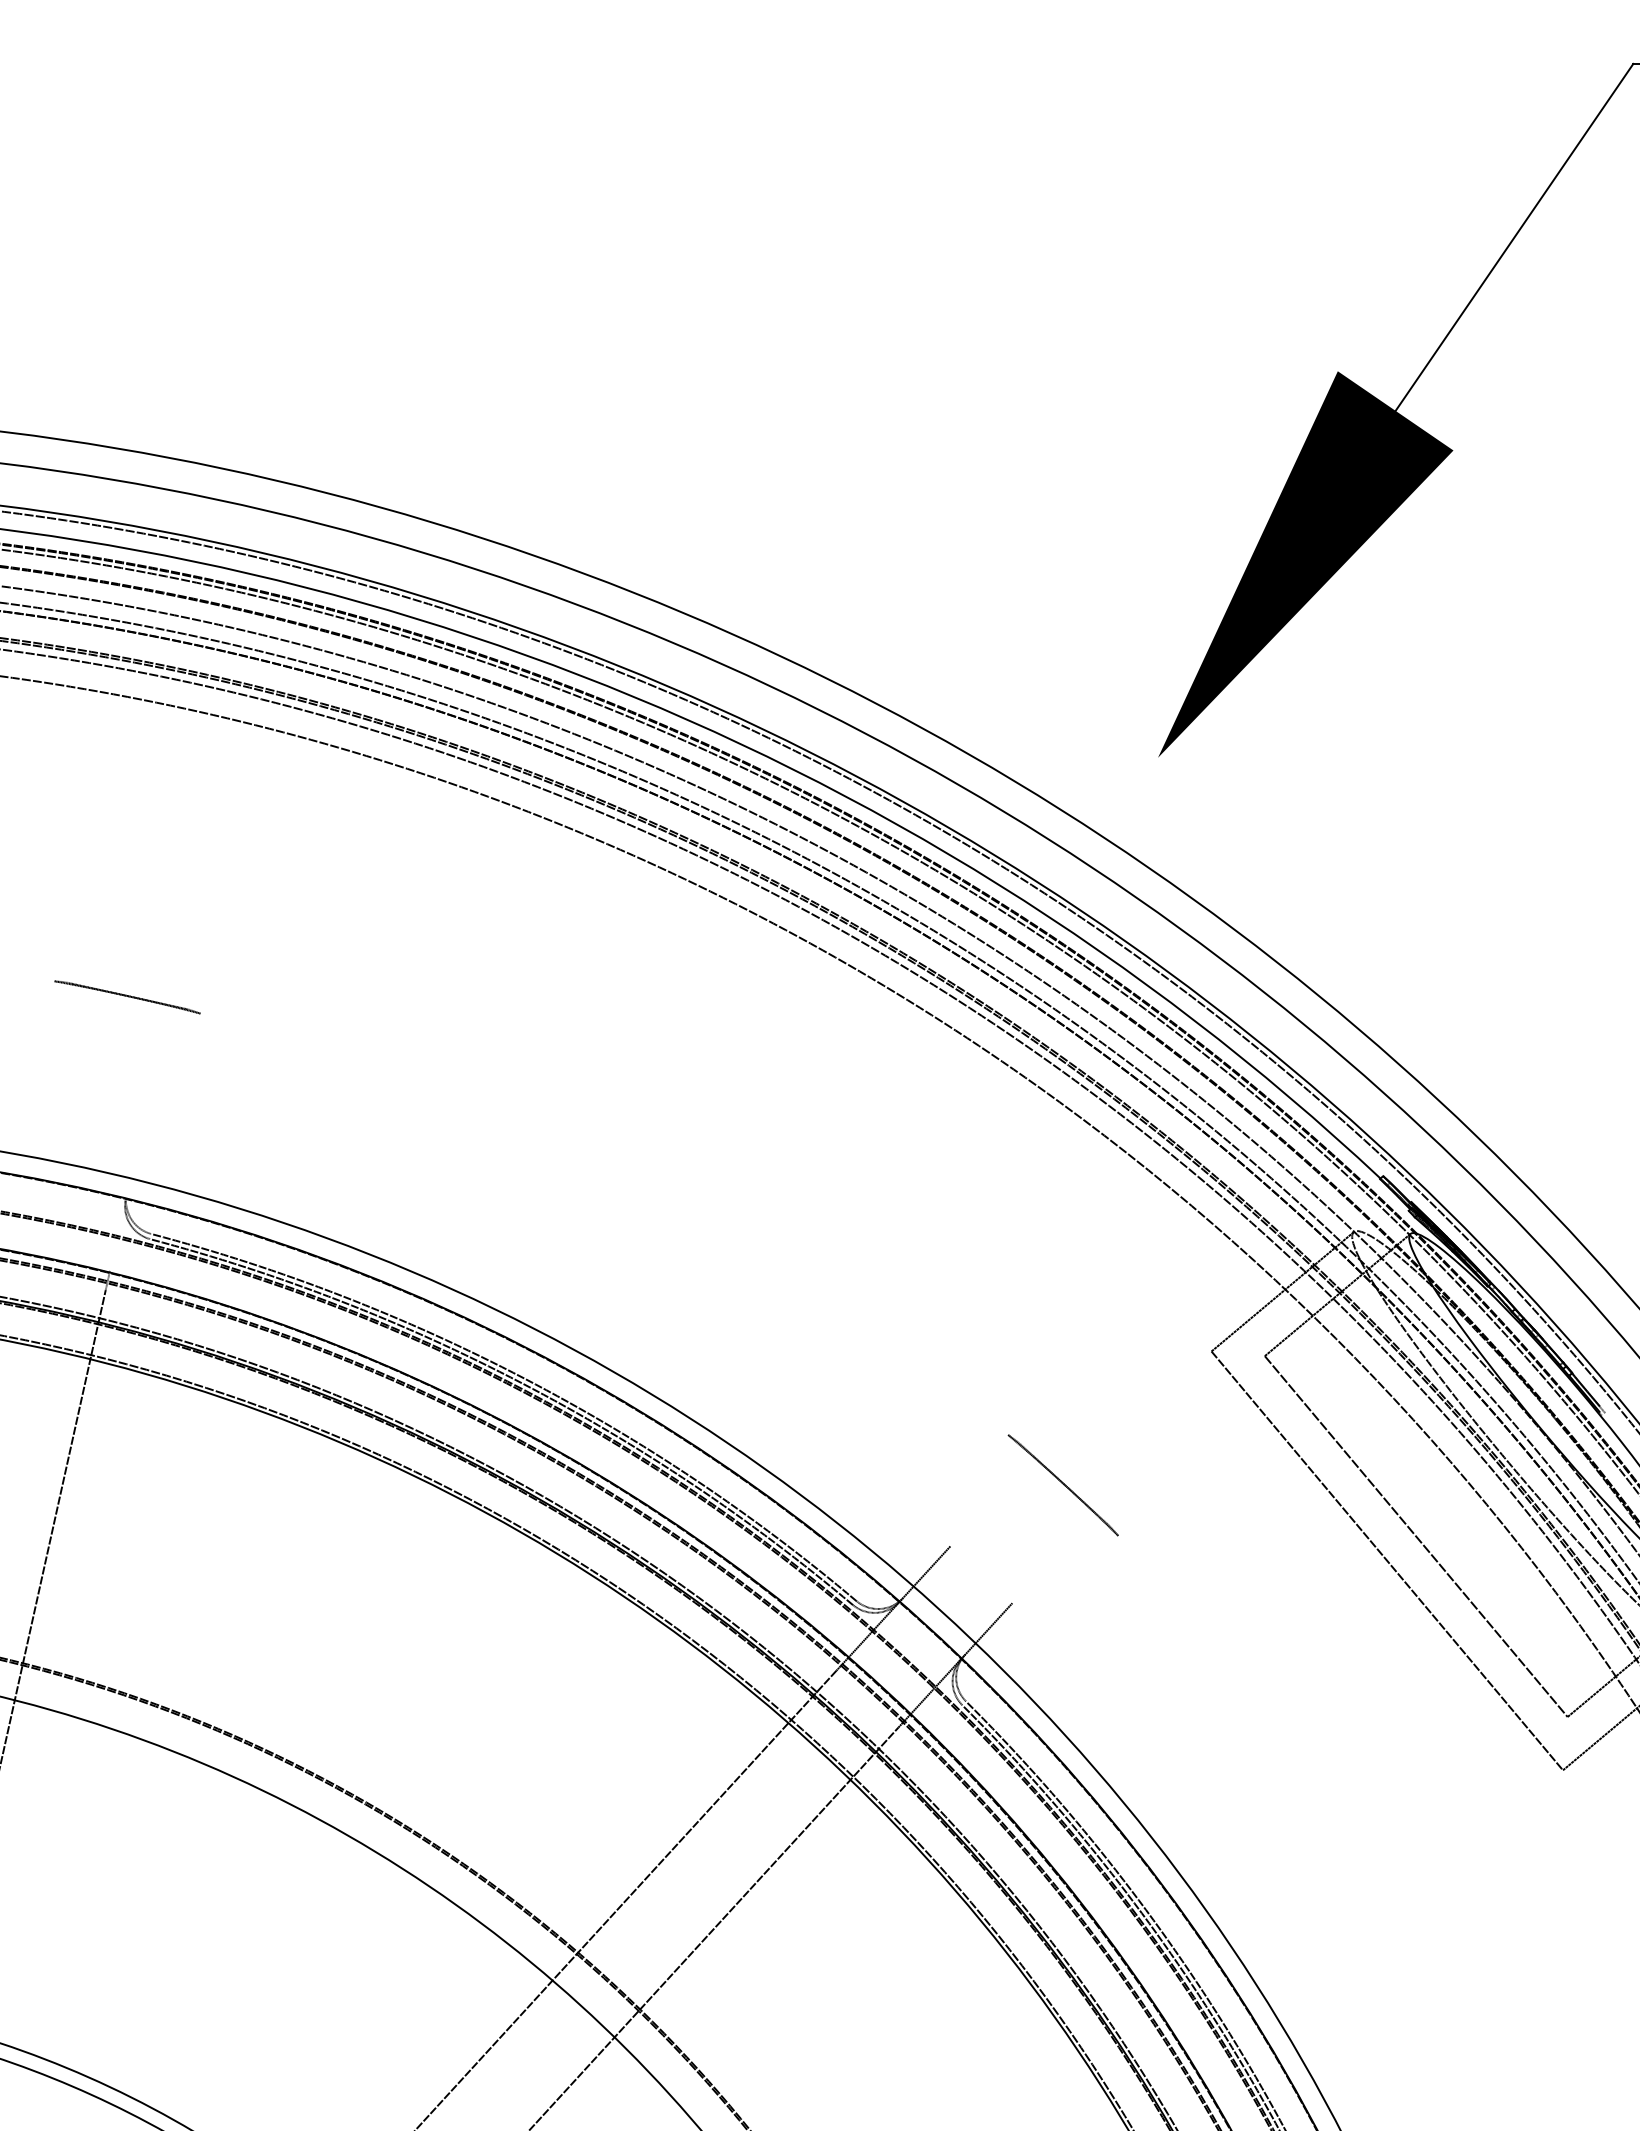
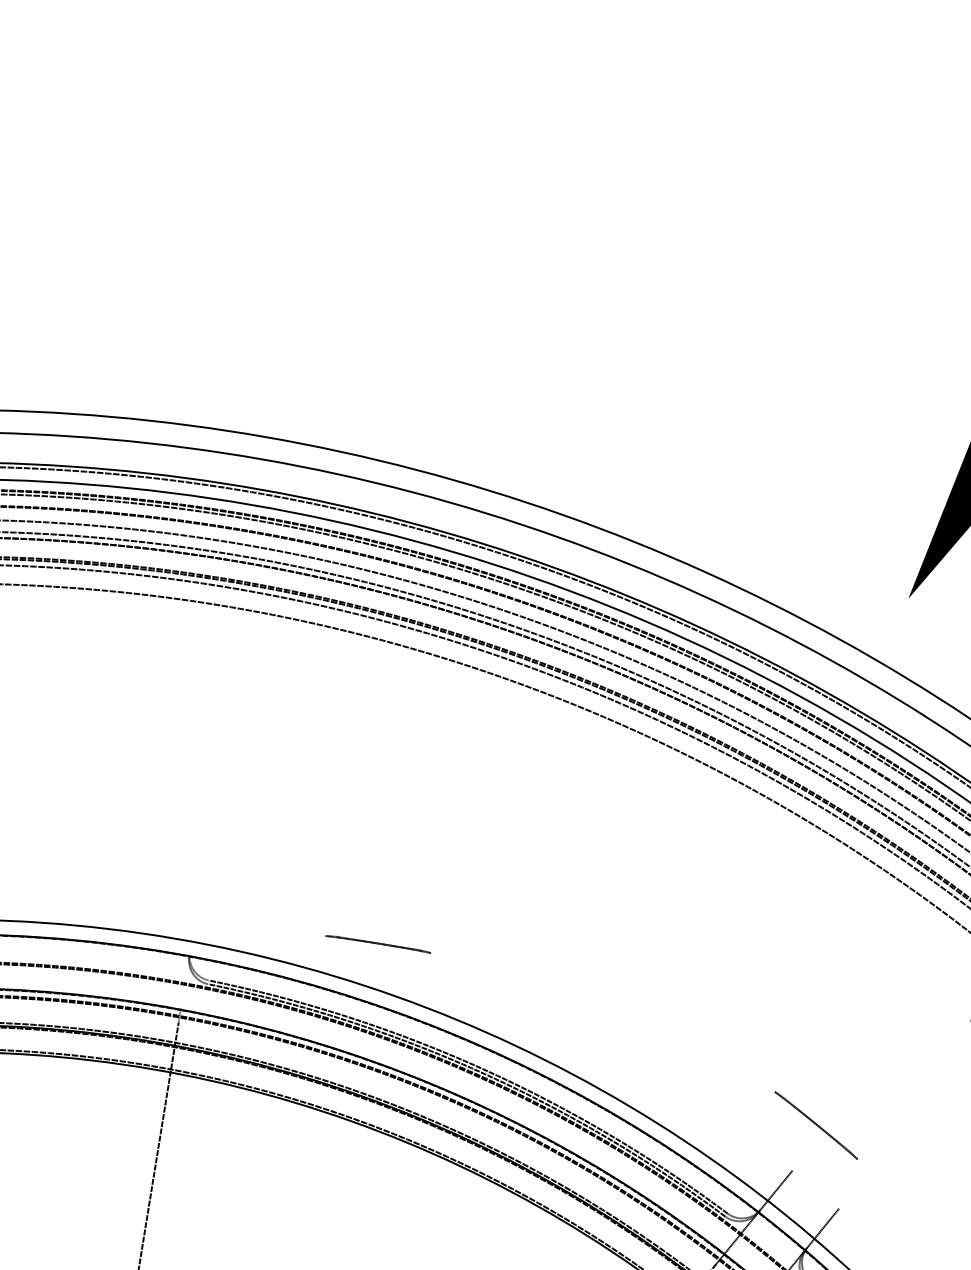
line: (127, 996) -> (378, 943), moved
line: (1062, 1484) -> (815, 1125), moved

